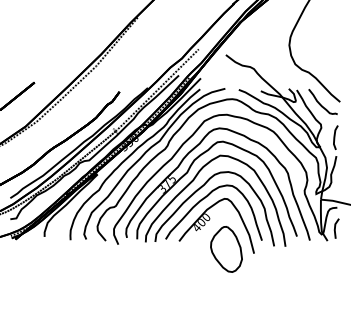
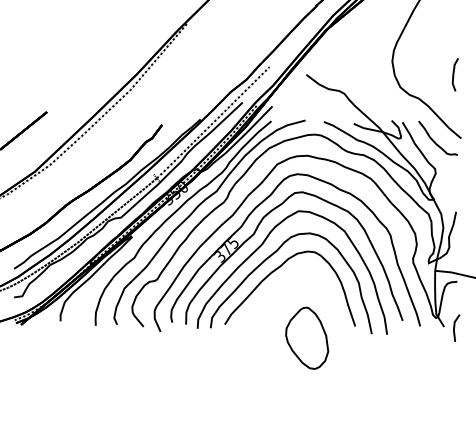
line: (335, 137) -> (454, 74), moved
part: (209, 220) -> (284, 298), removed
line: (335, 228) -> (455, 327), moved

